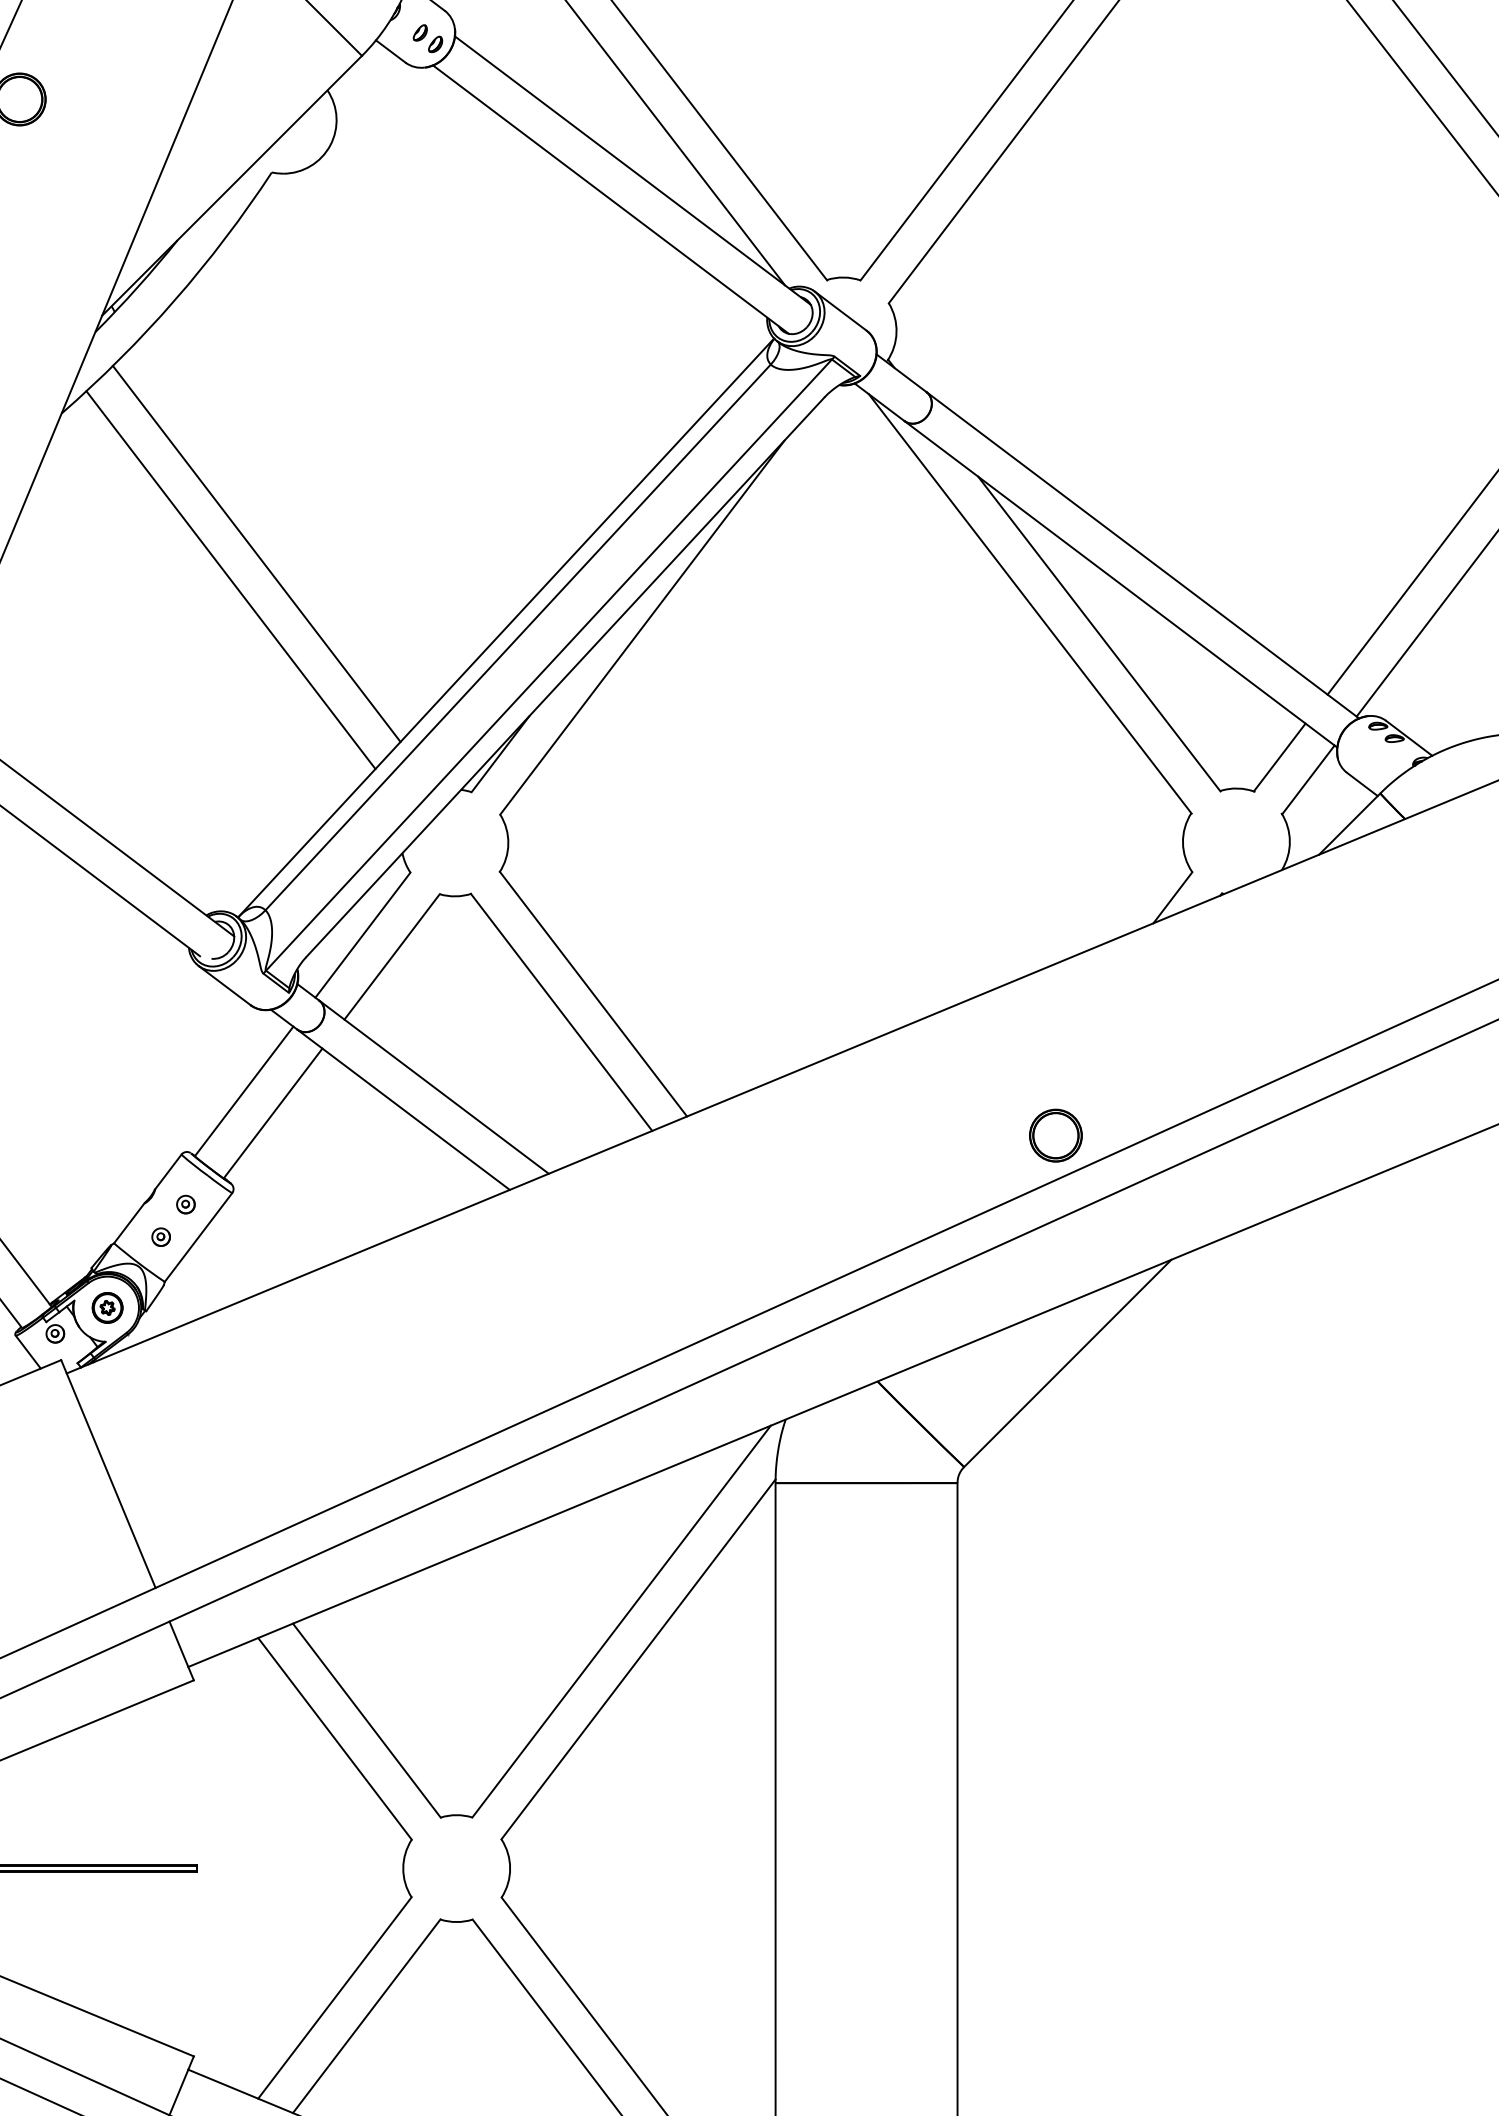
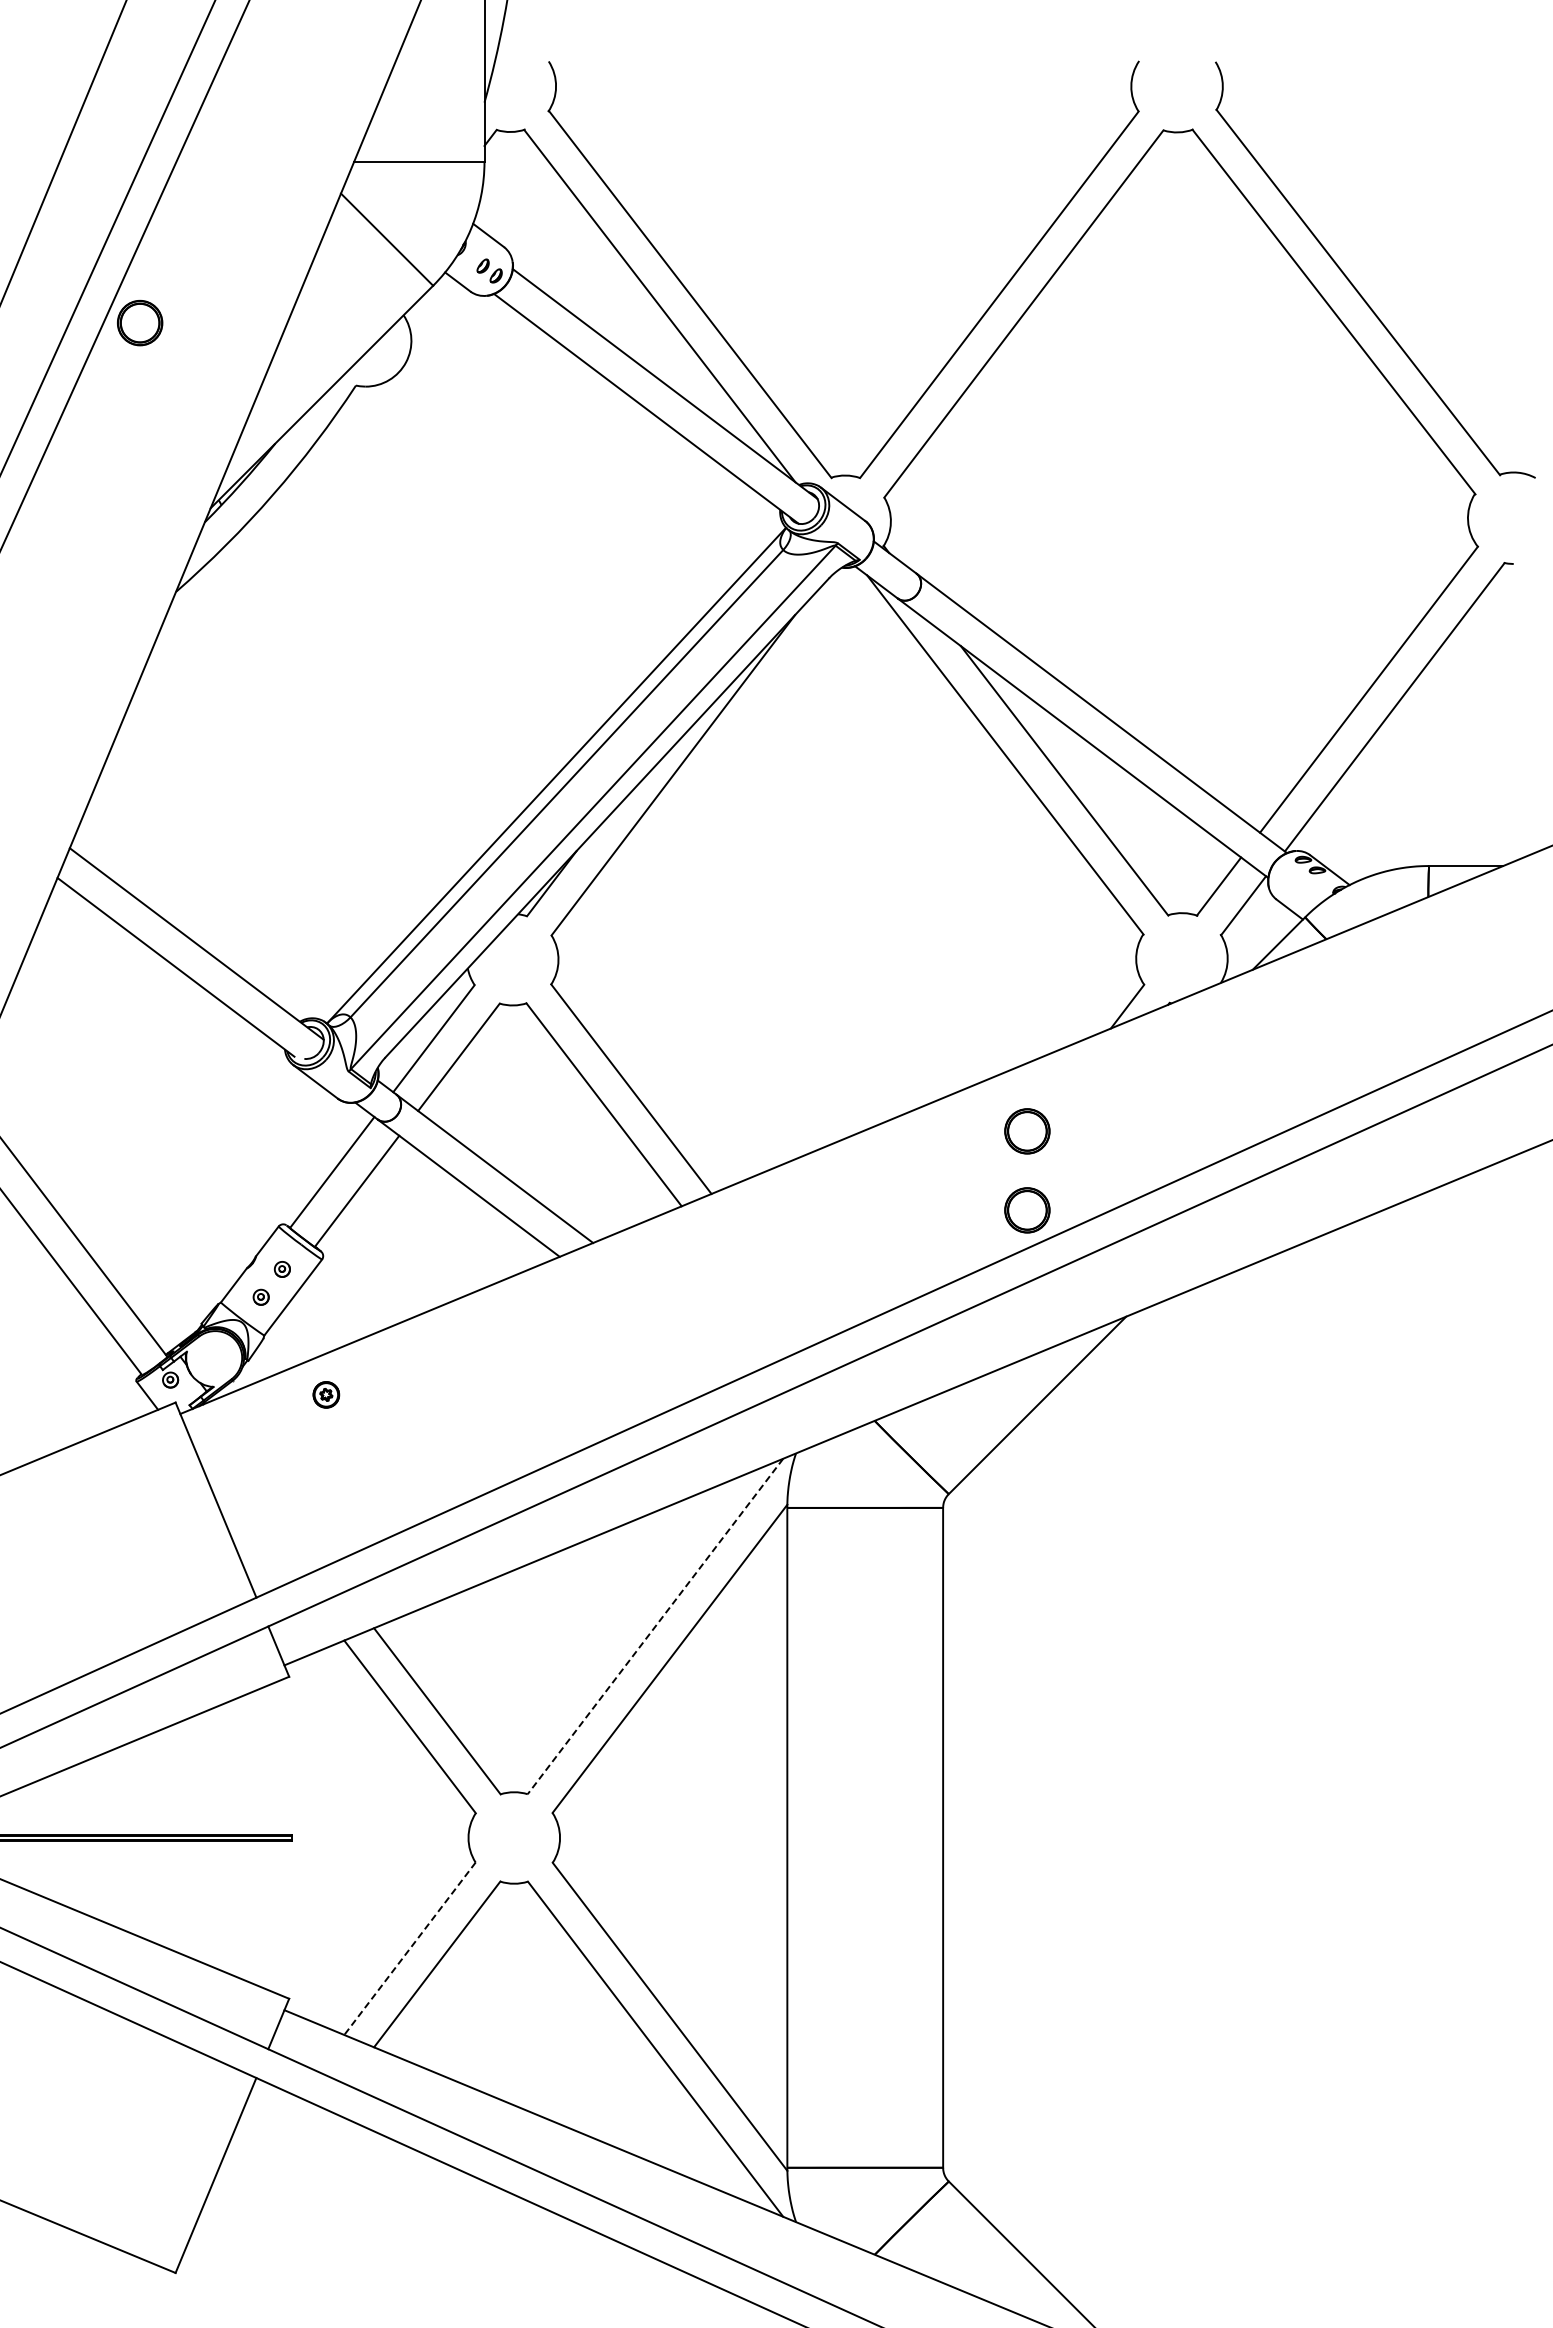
line: (256, 554) -> (342, 712), removed
line: (230, 579) -> (320, 734), removed
part: (1056, 1043) -> (1027, 1131), added
part: (107, 1307) -> (326, 1394), moved
line: (621, 1621) -> (655, 1626), solid -> dashed
line: (334, 1998) -> (409, 1949), solid -> dashed

